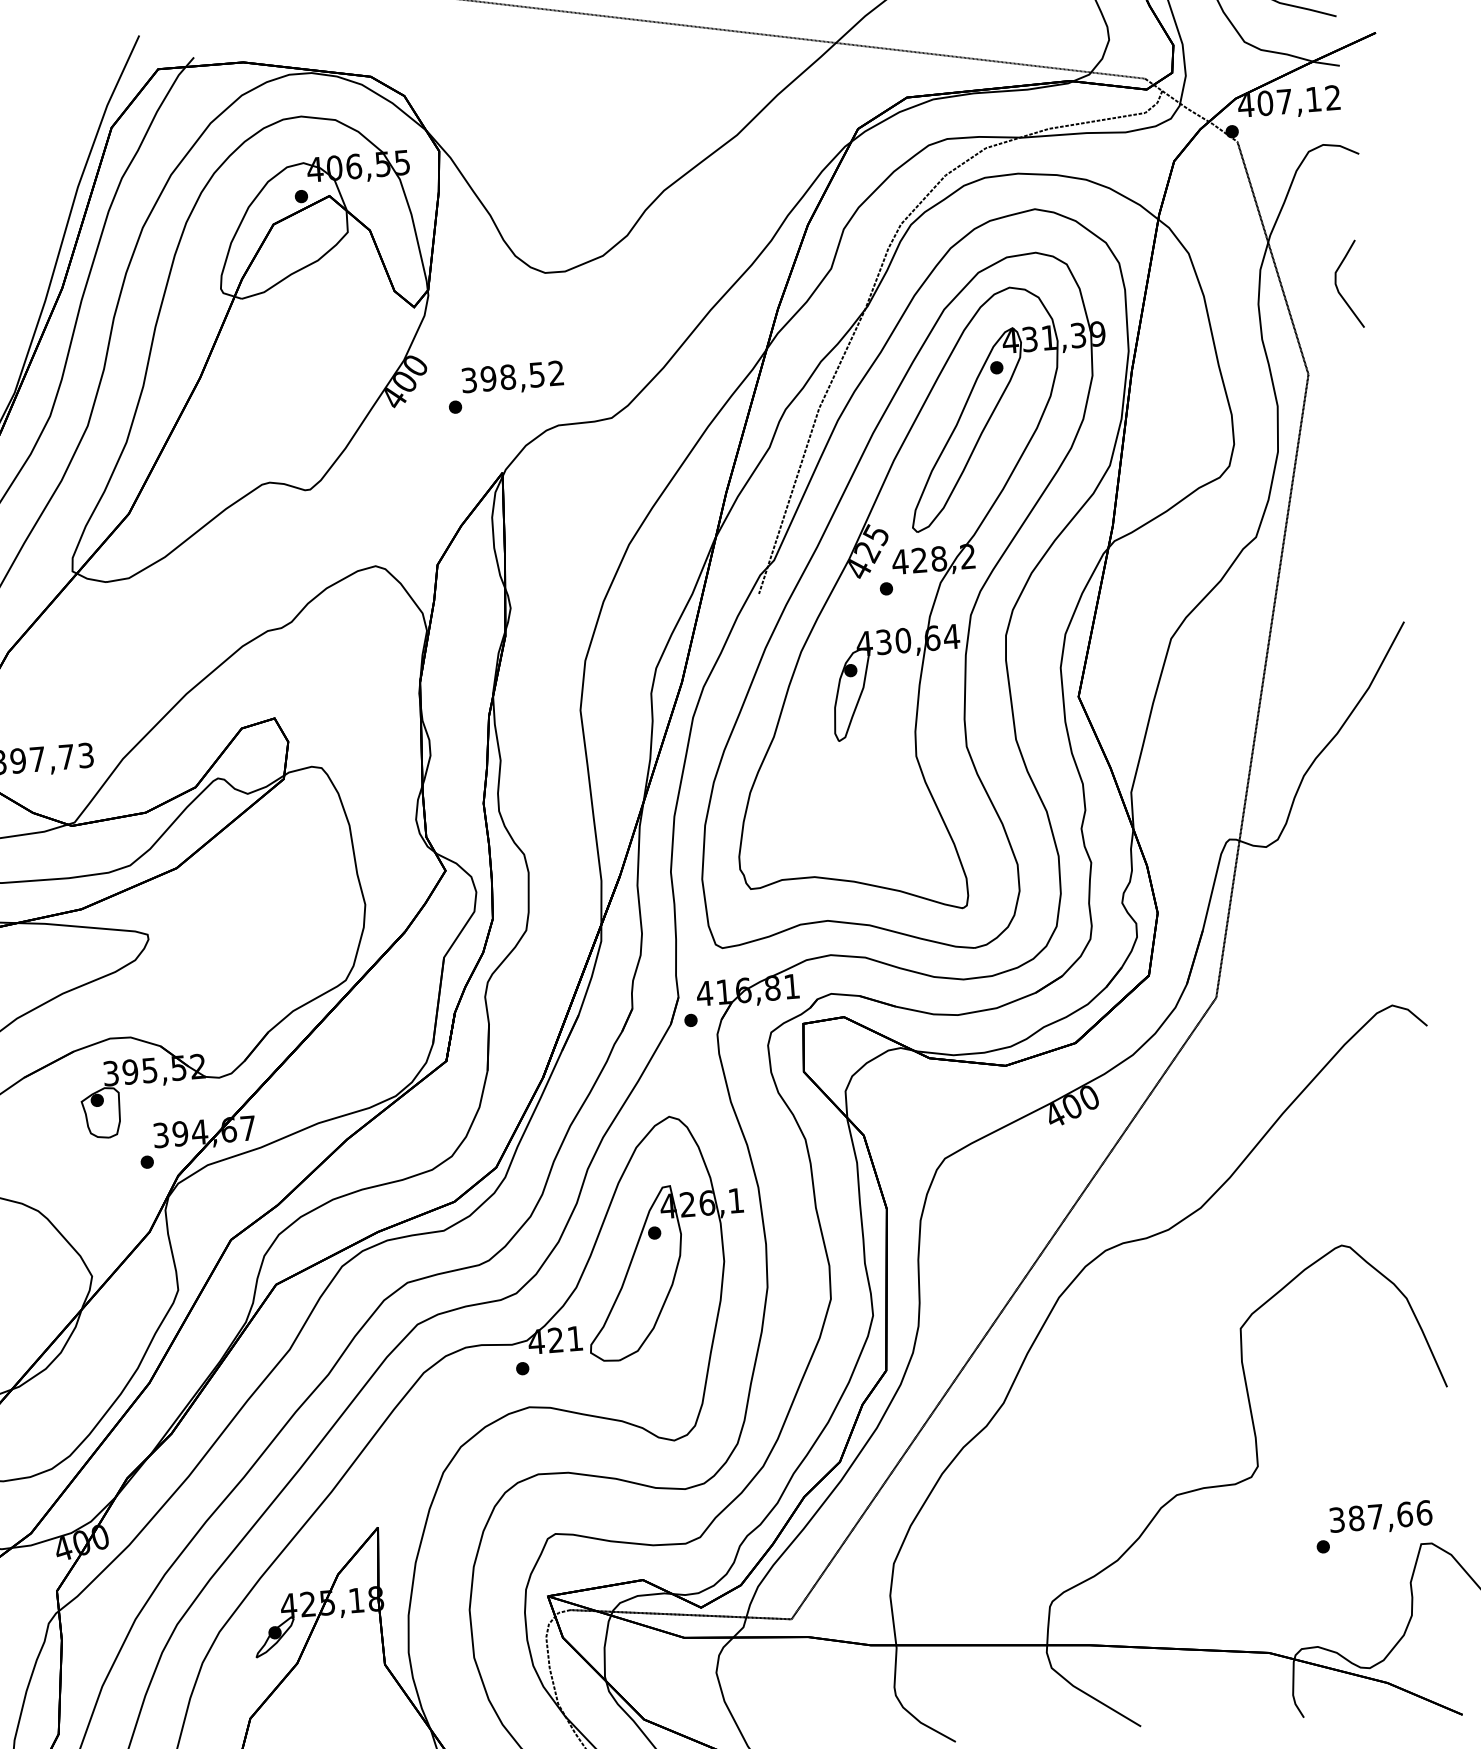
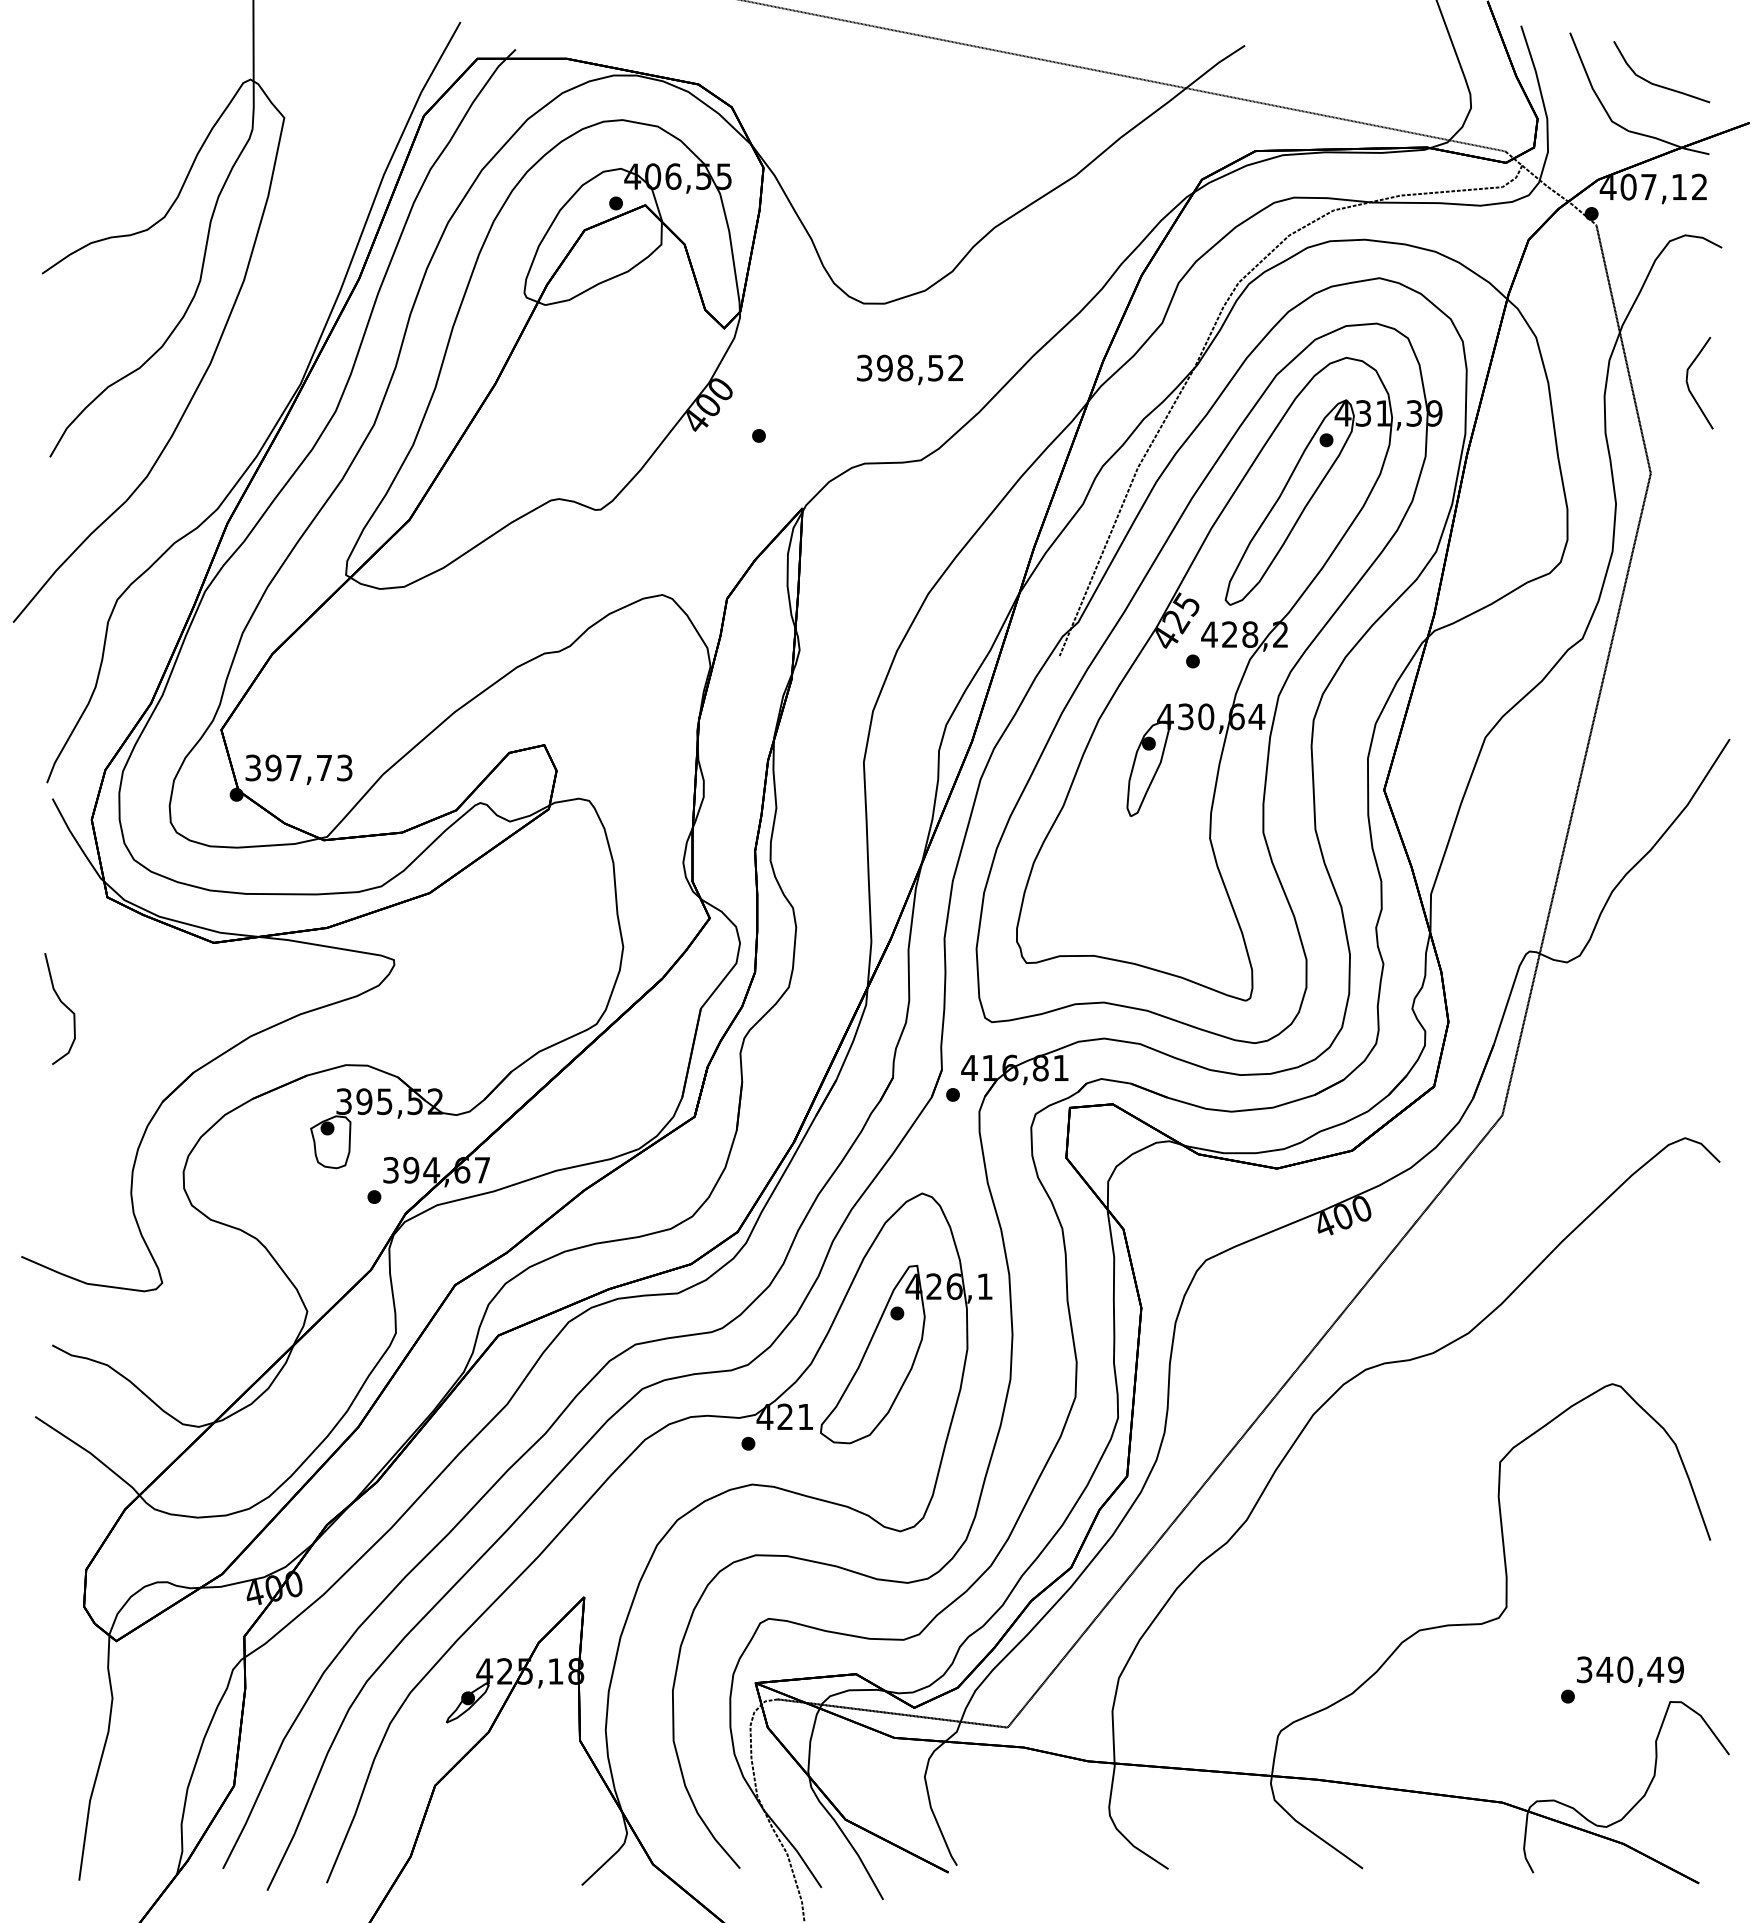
text: (513, 378) -> (910, 369), moved
text: (1390, 1515) -> (1640, 1669), 387,66 -> 340,49

